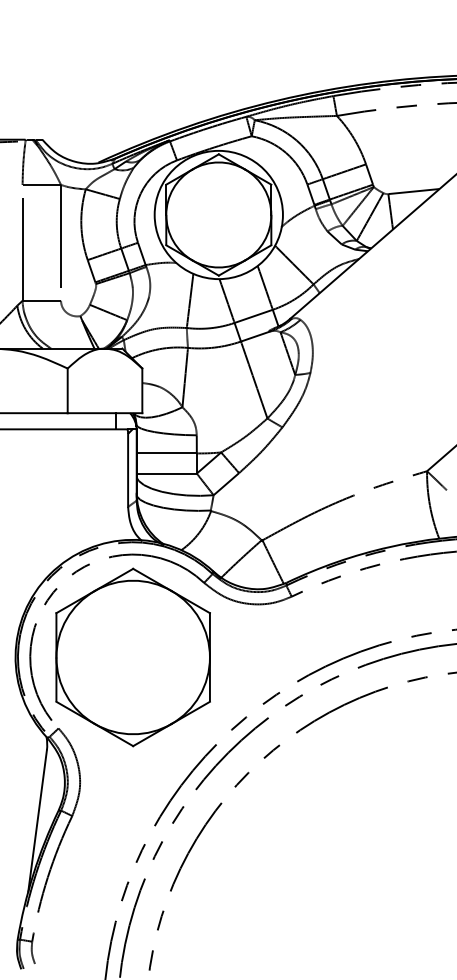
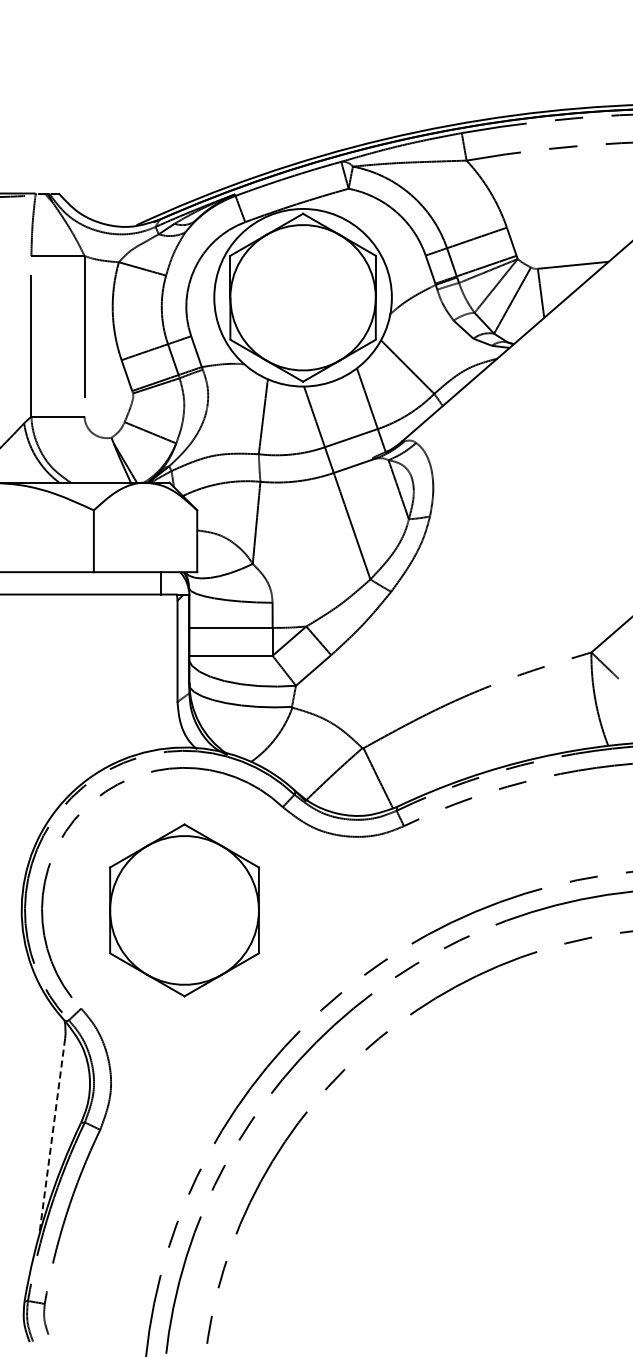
part: (133, 657) -> (184, 910), size x0.7
line: (37, 820) -> (52, 1136), solid -> dashed

